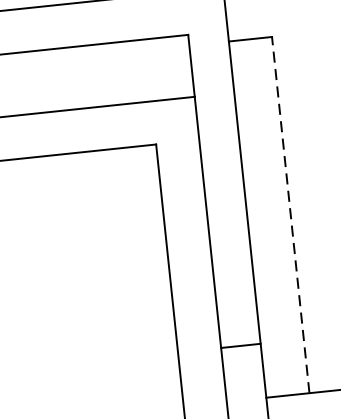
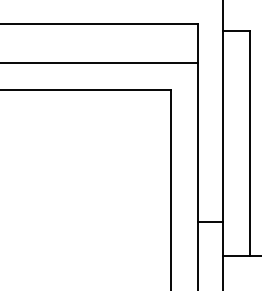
line: (290, 215) -> (250, 143), dashed -> solid

